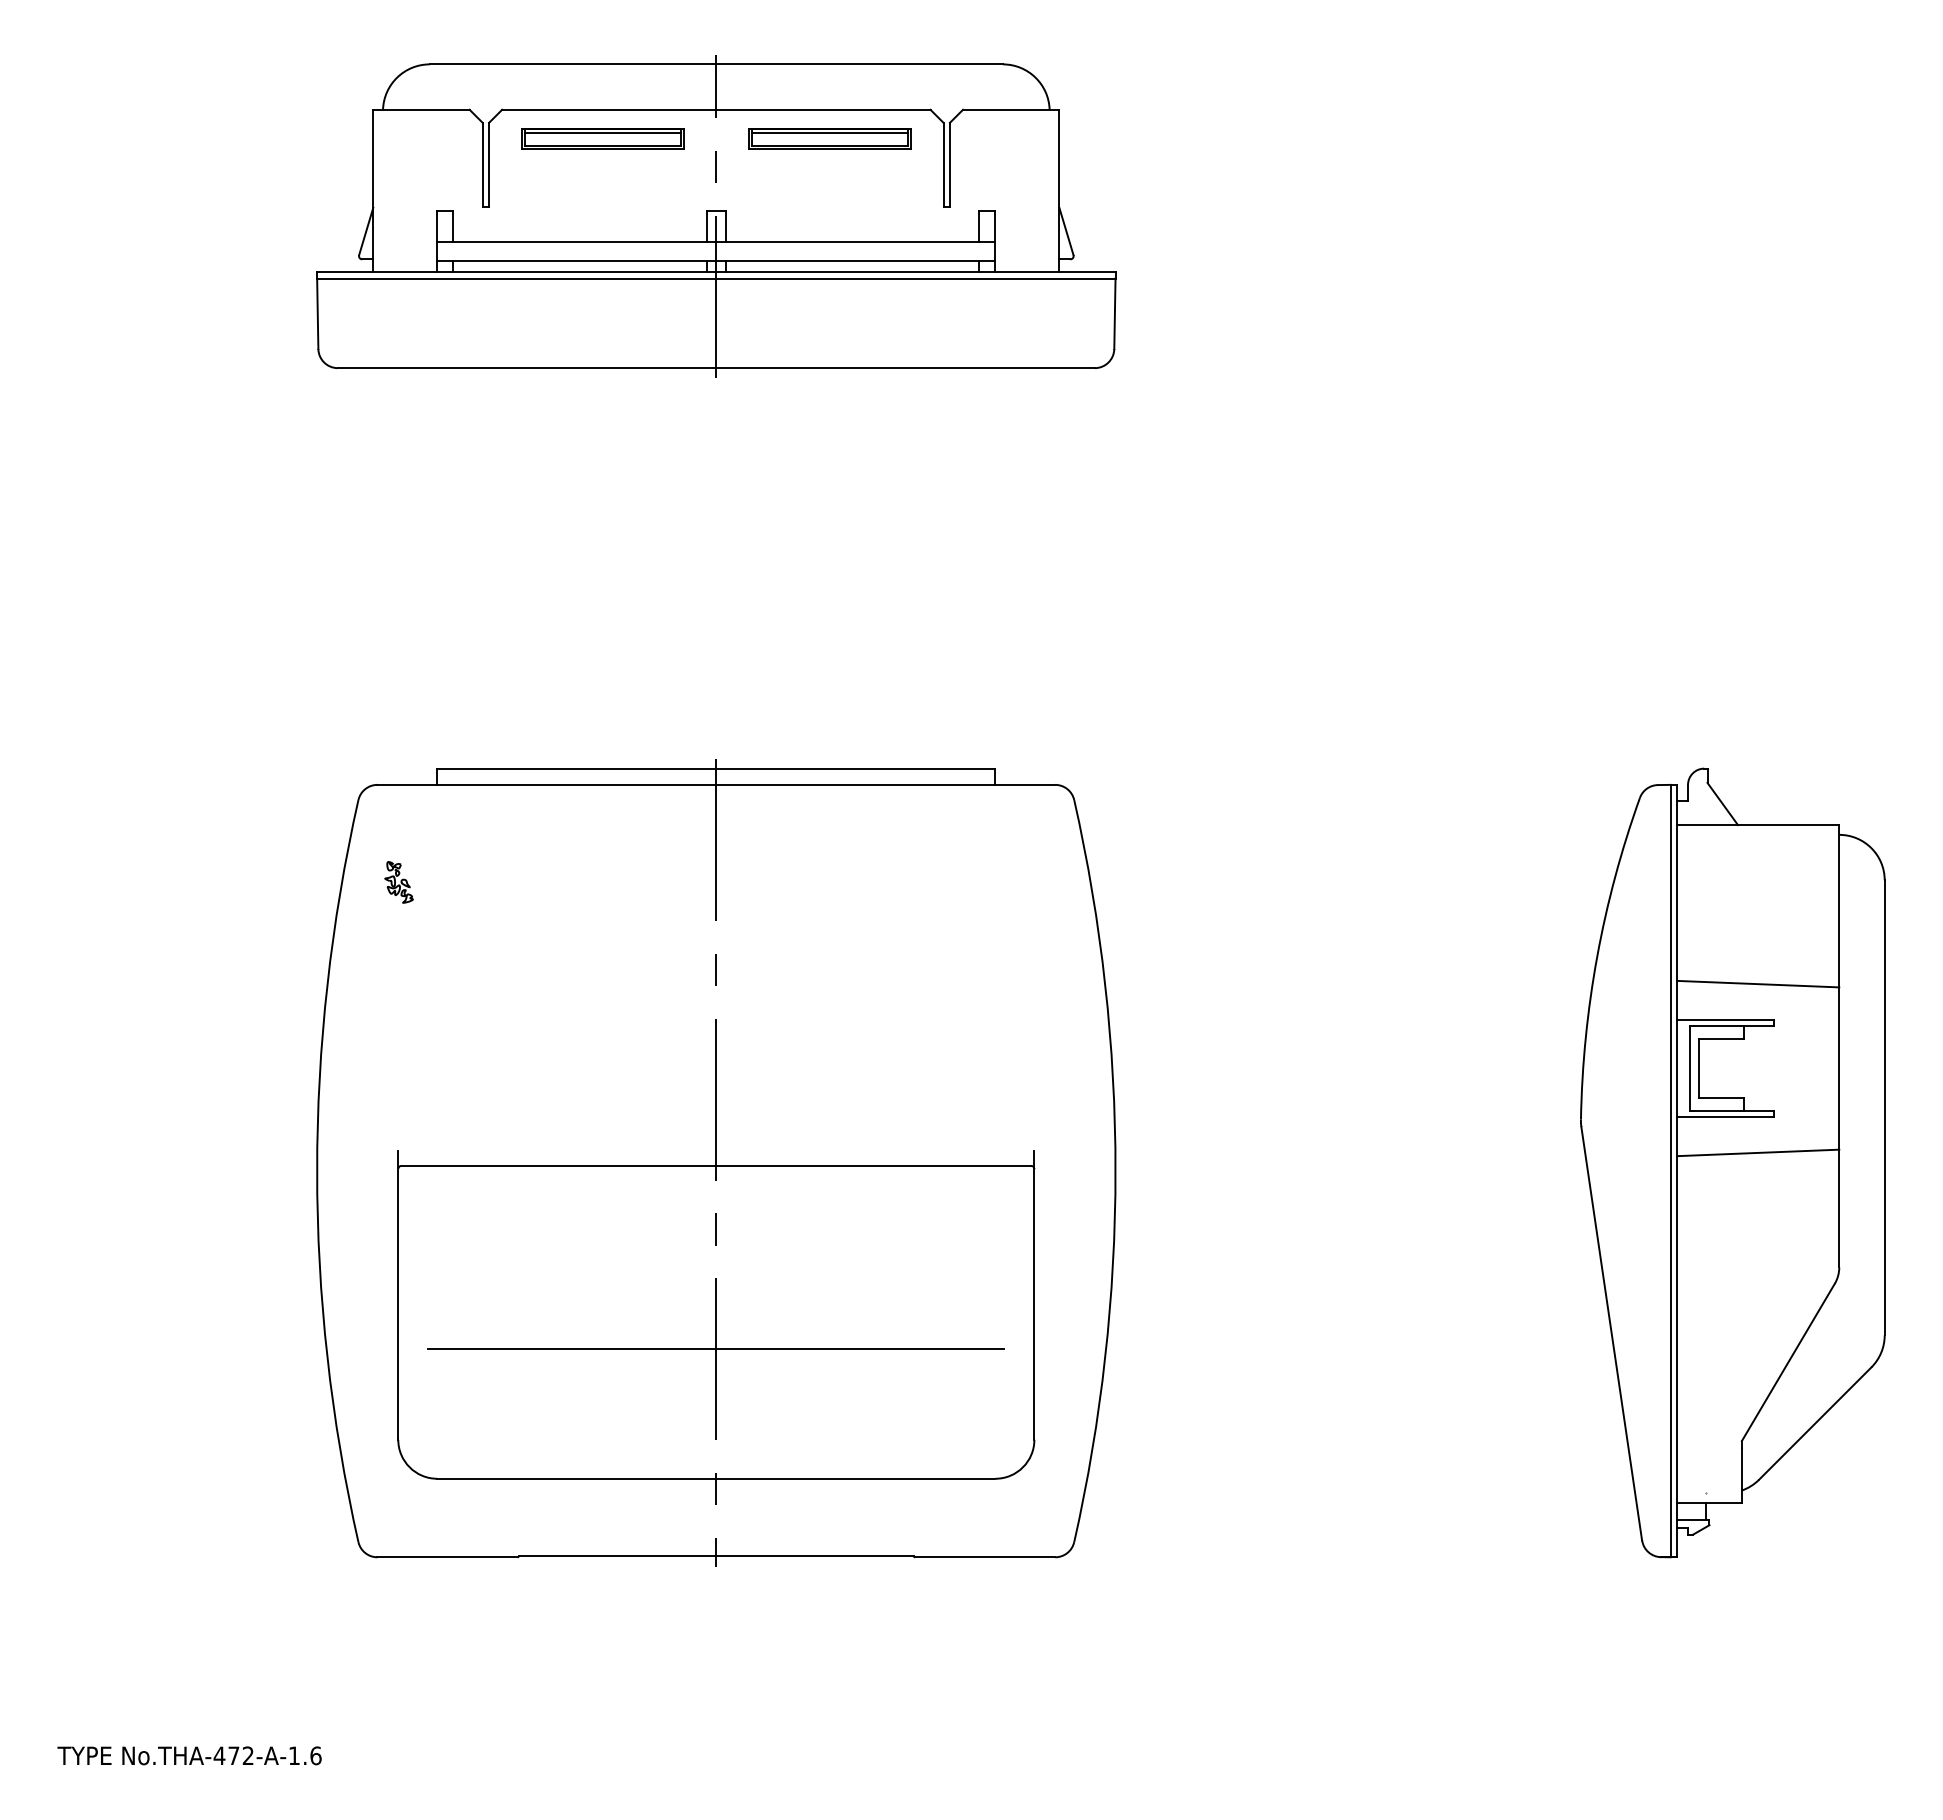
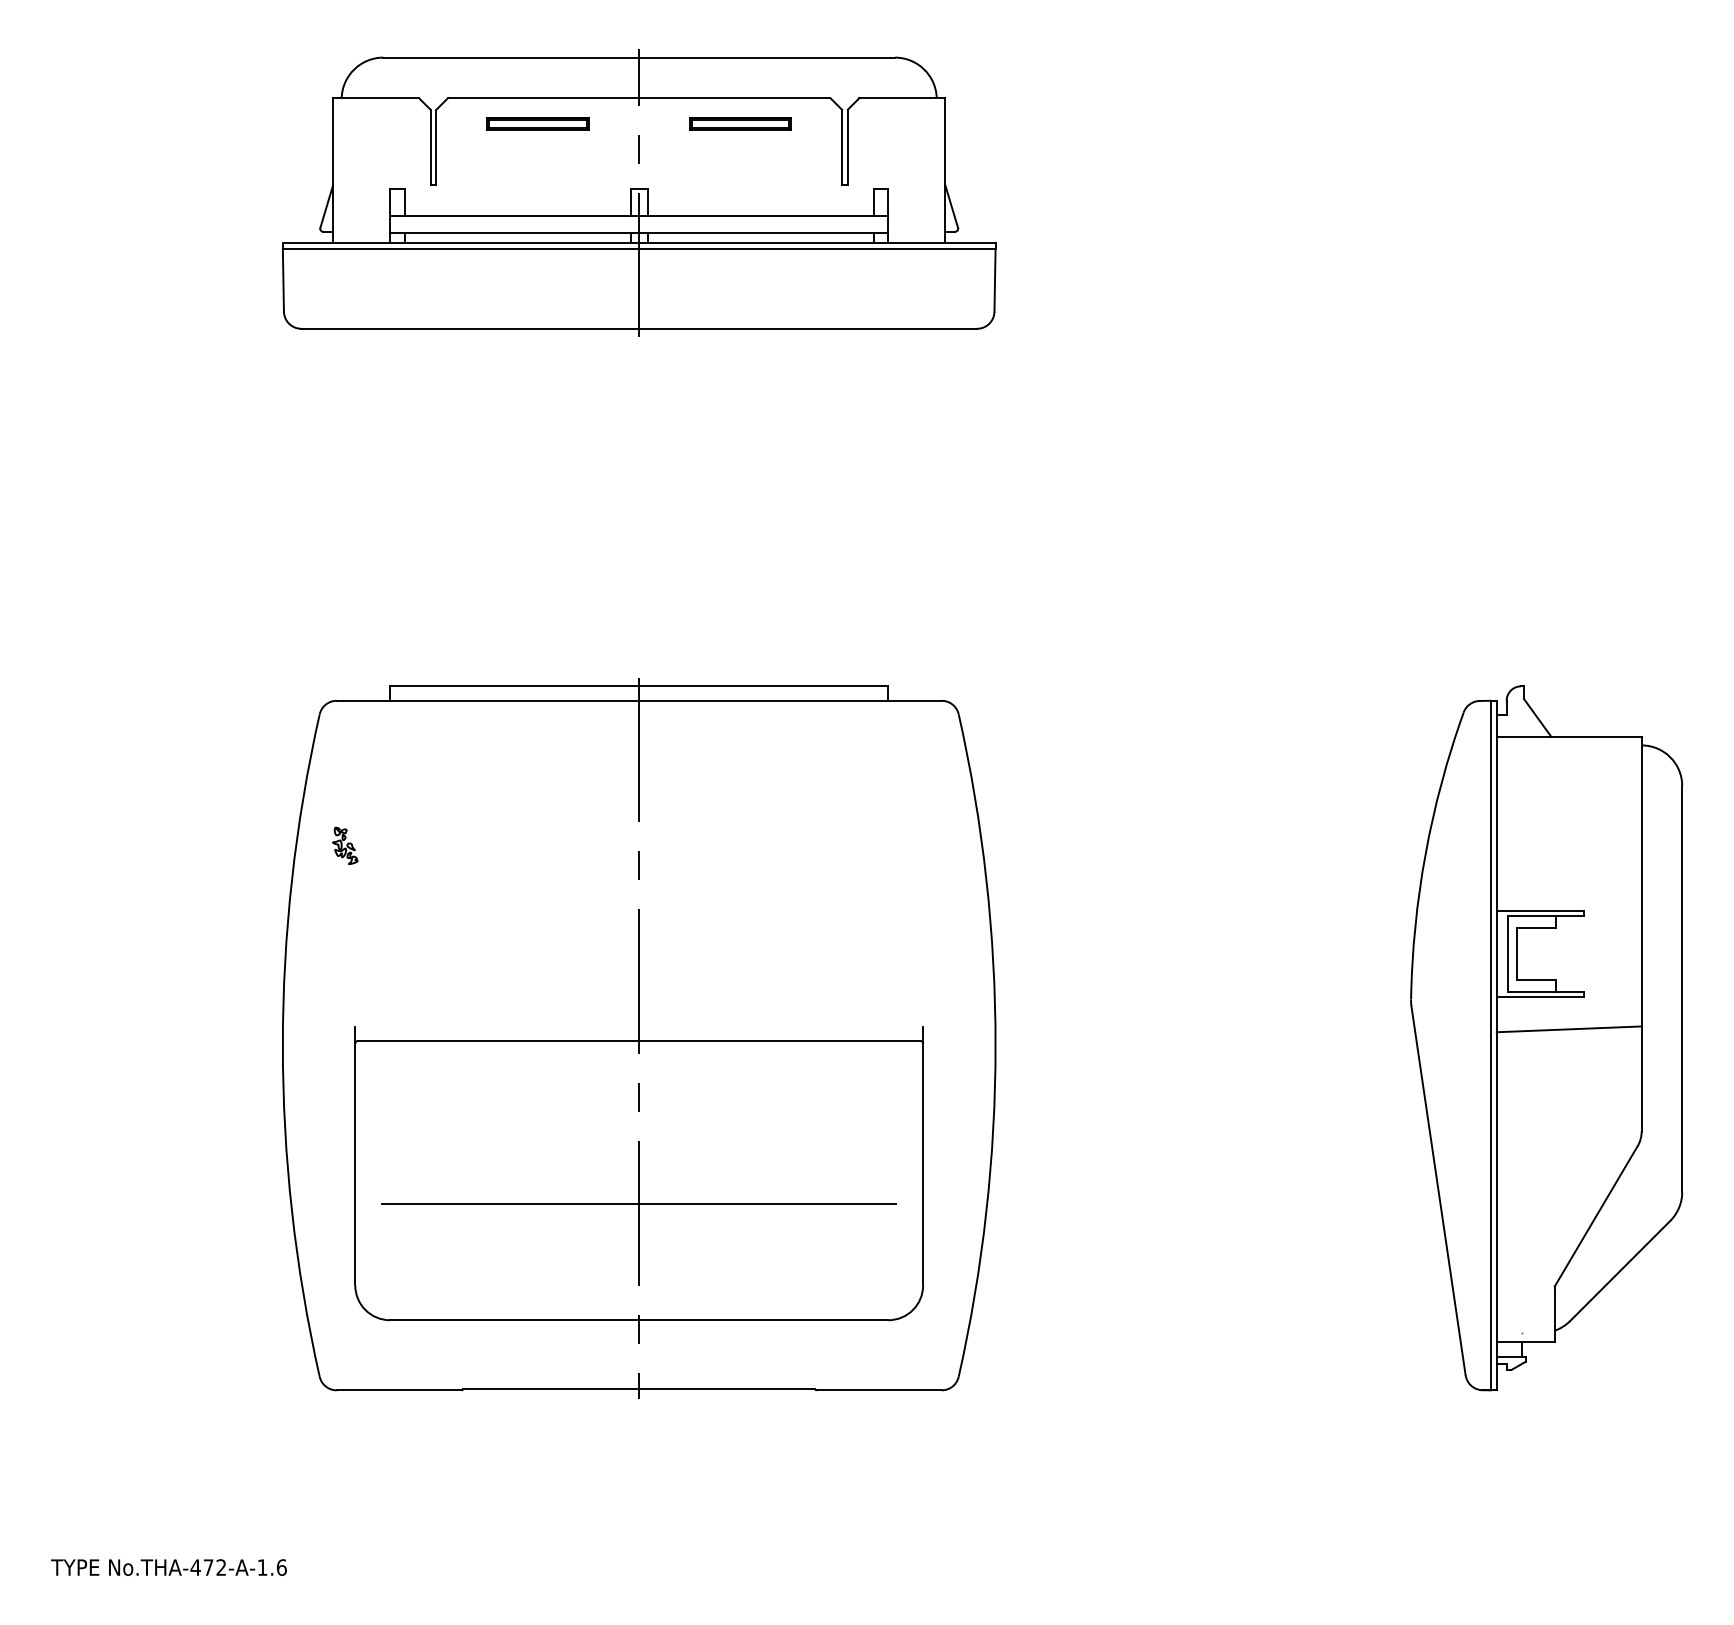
part: (602, 138) -> (537, 123), size x0.7
part: (829, 138) -> (740, 123), size x0.7
part: (398, 882) -> (344, 845), moved
line: (1758, 983) -> (1569, 878), removed

